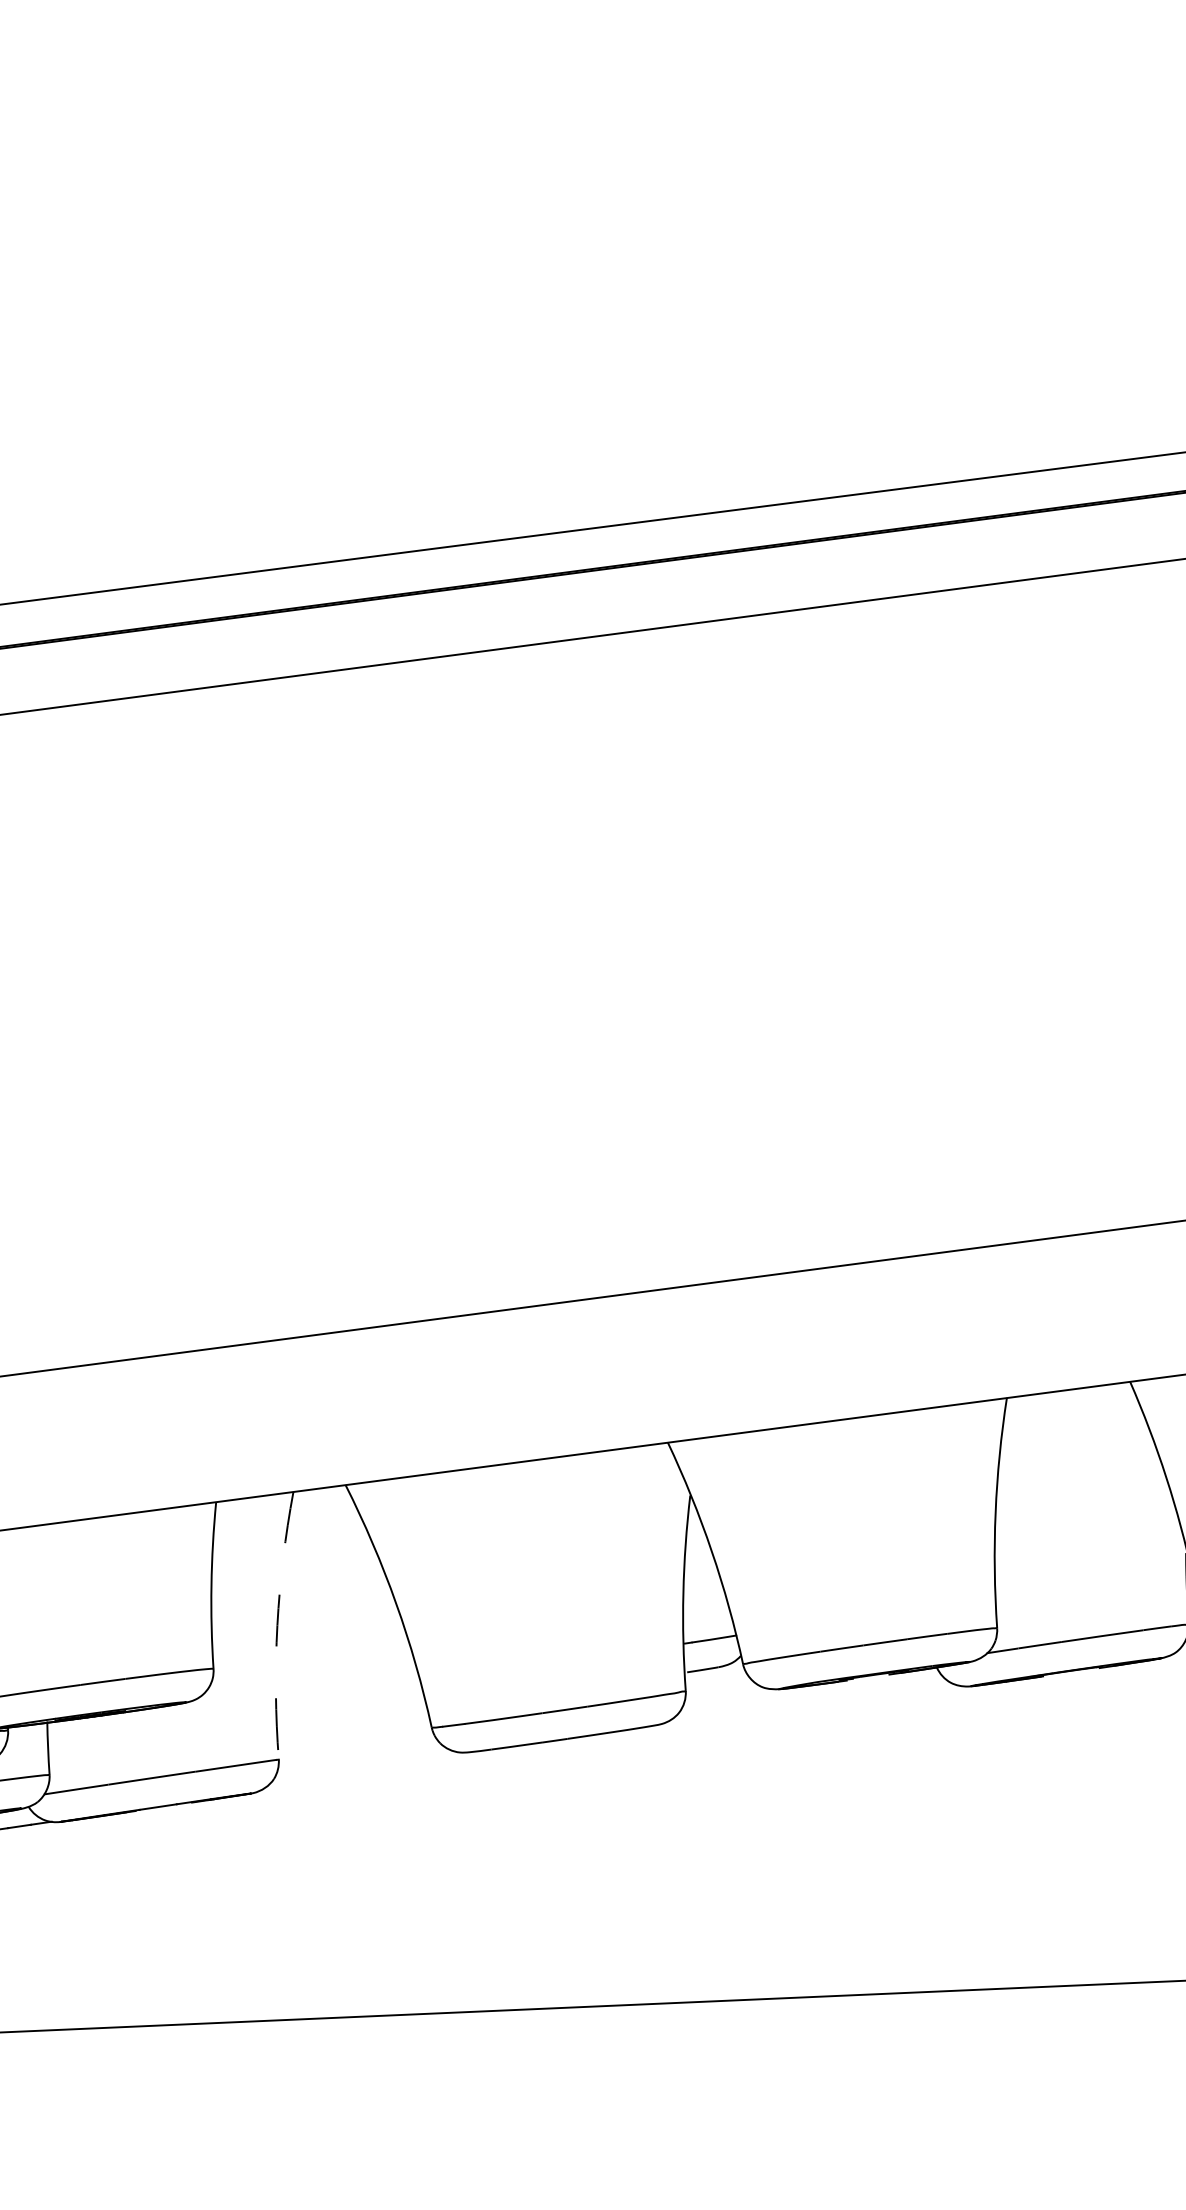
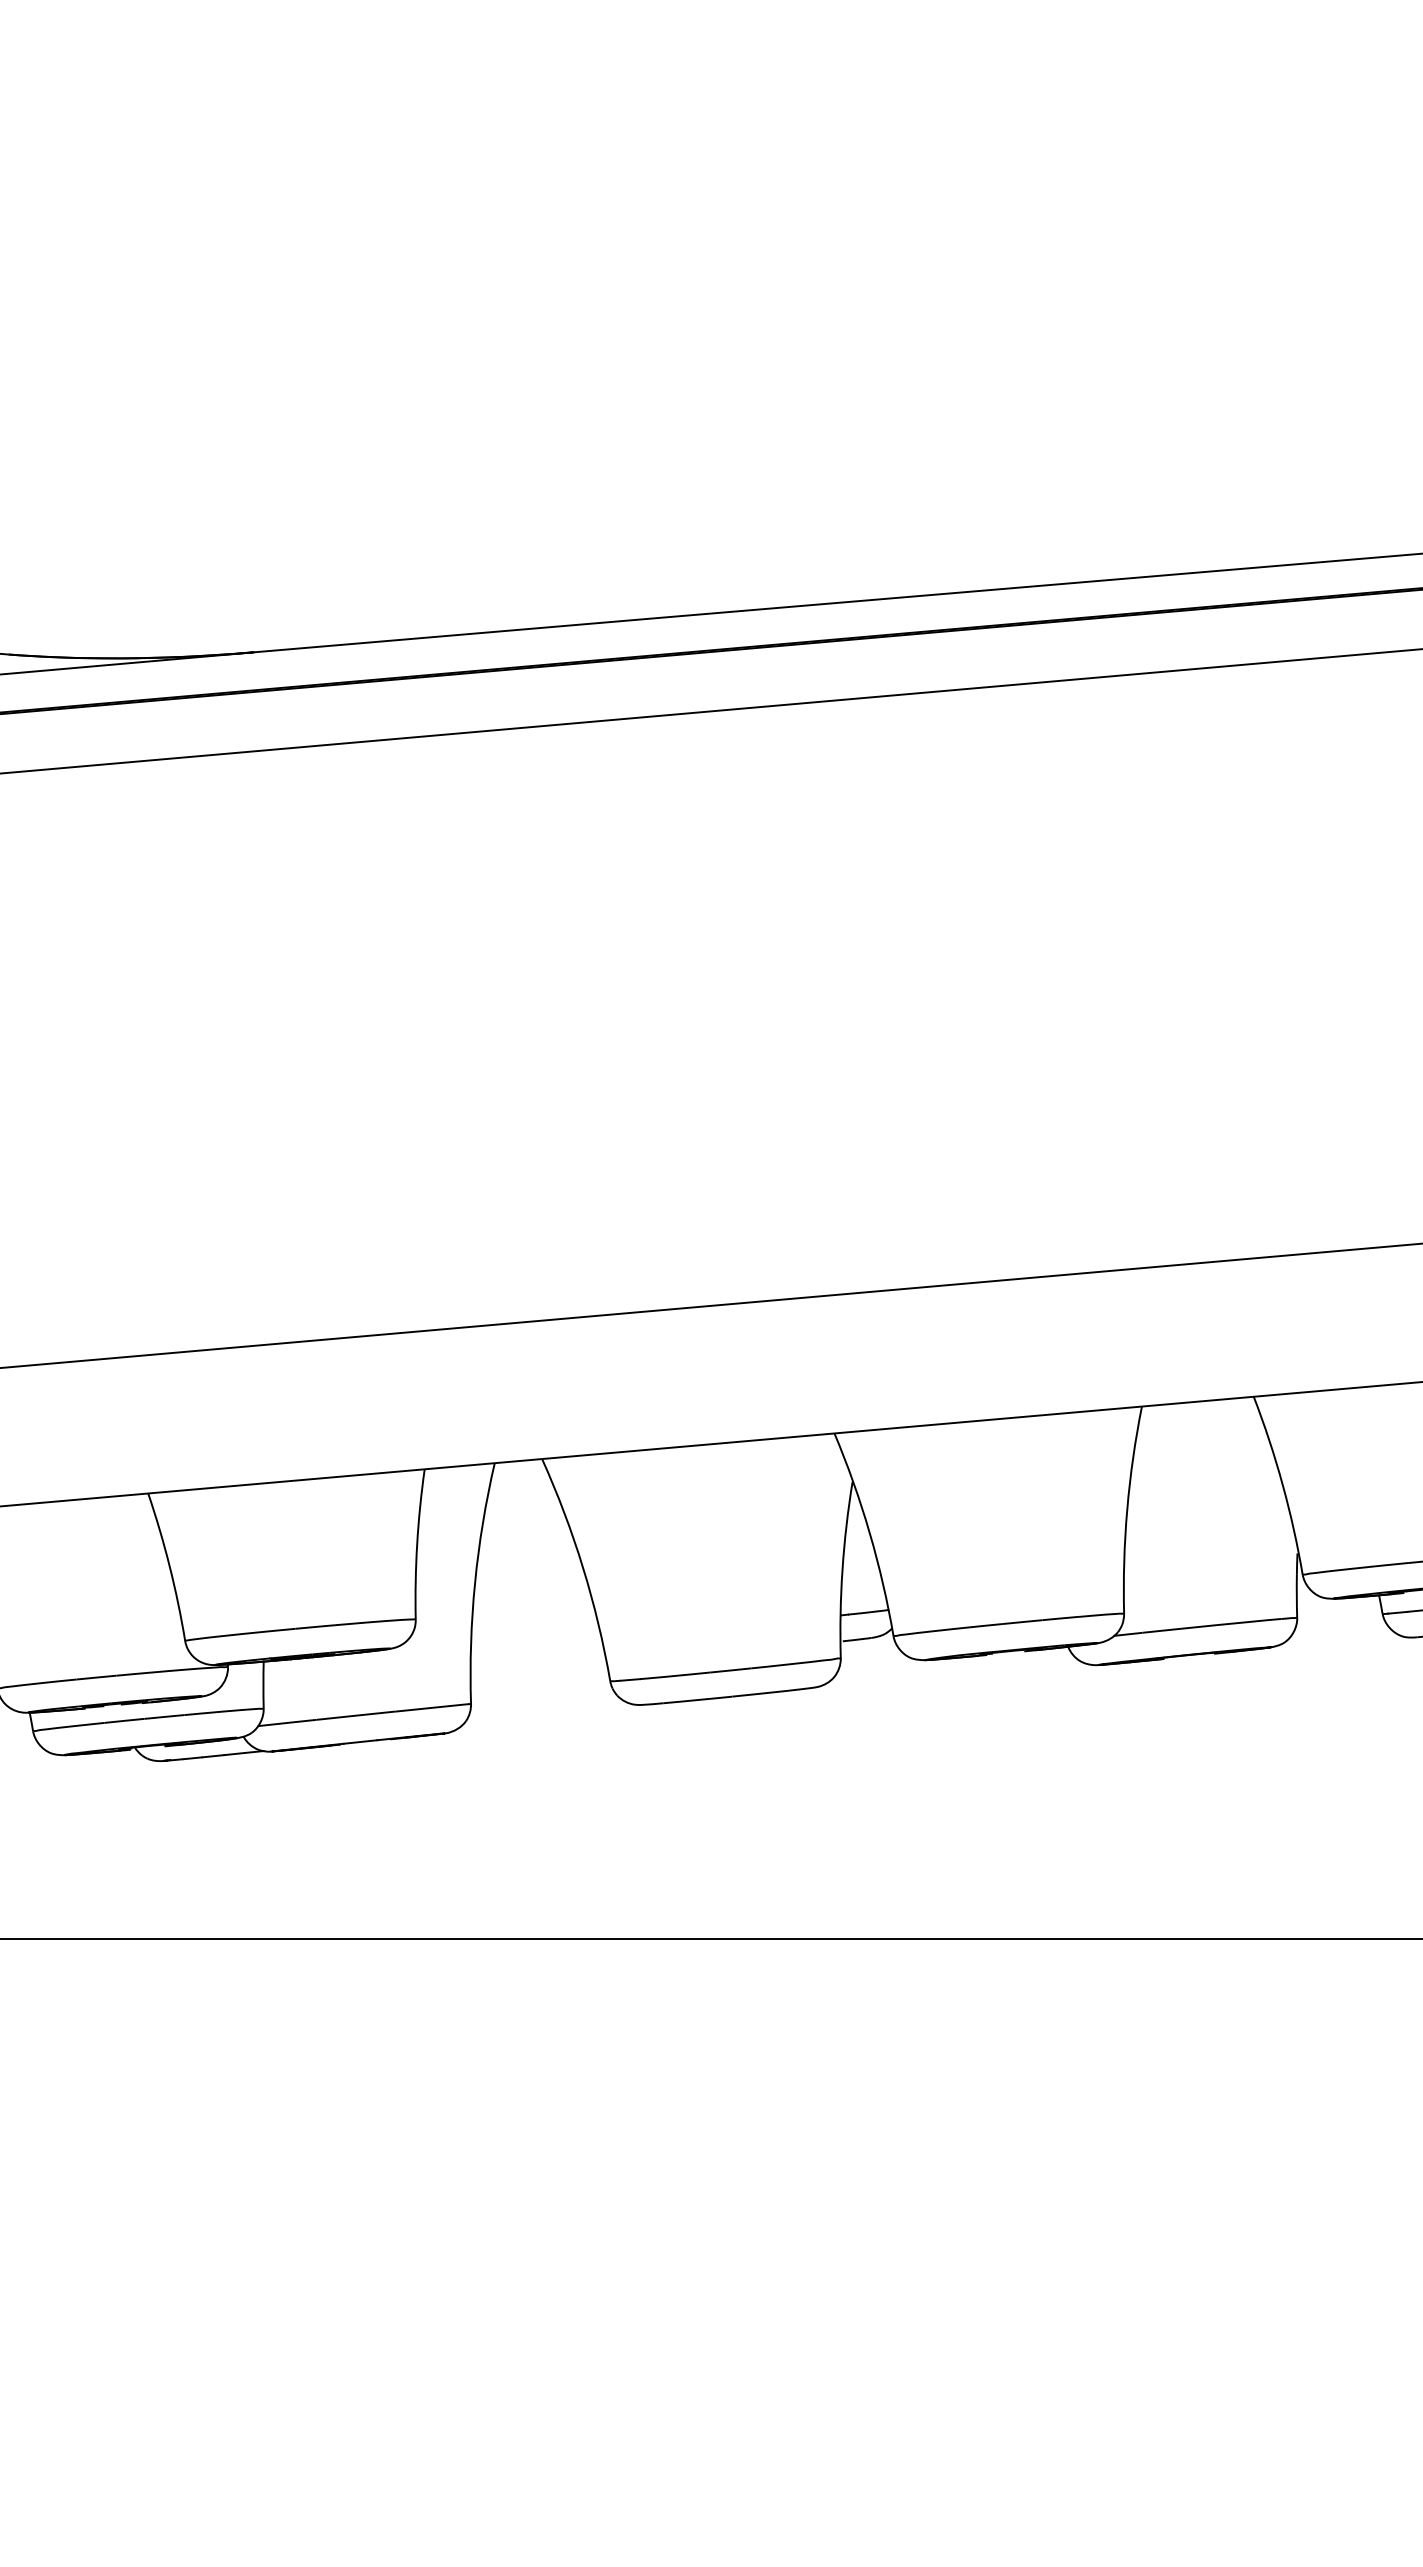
arc: (277, 1624) -> (475, 1582), dashed -> solid

